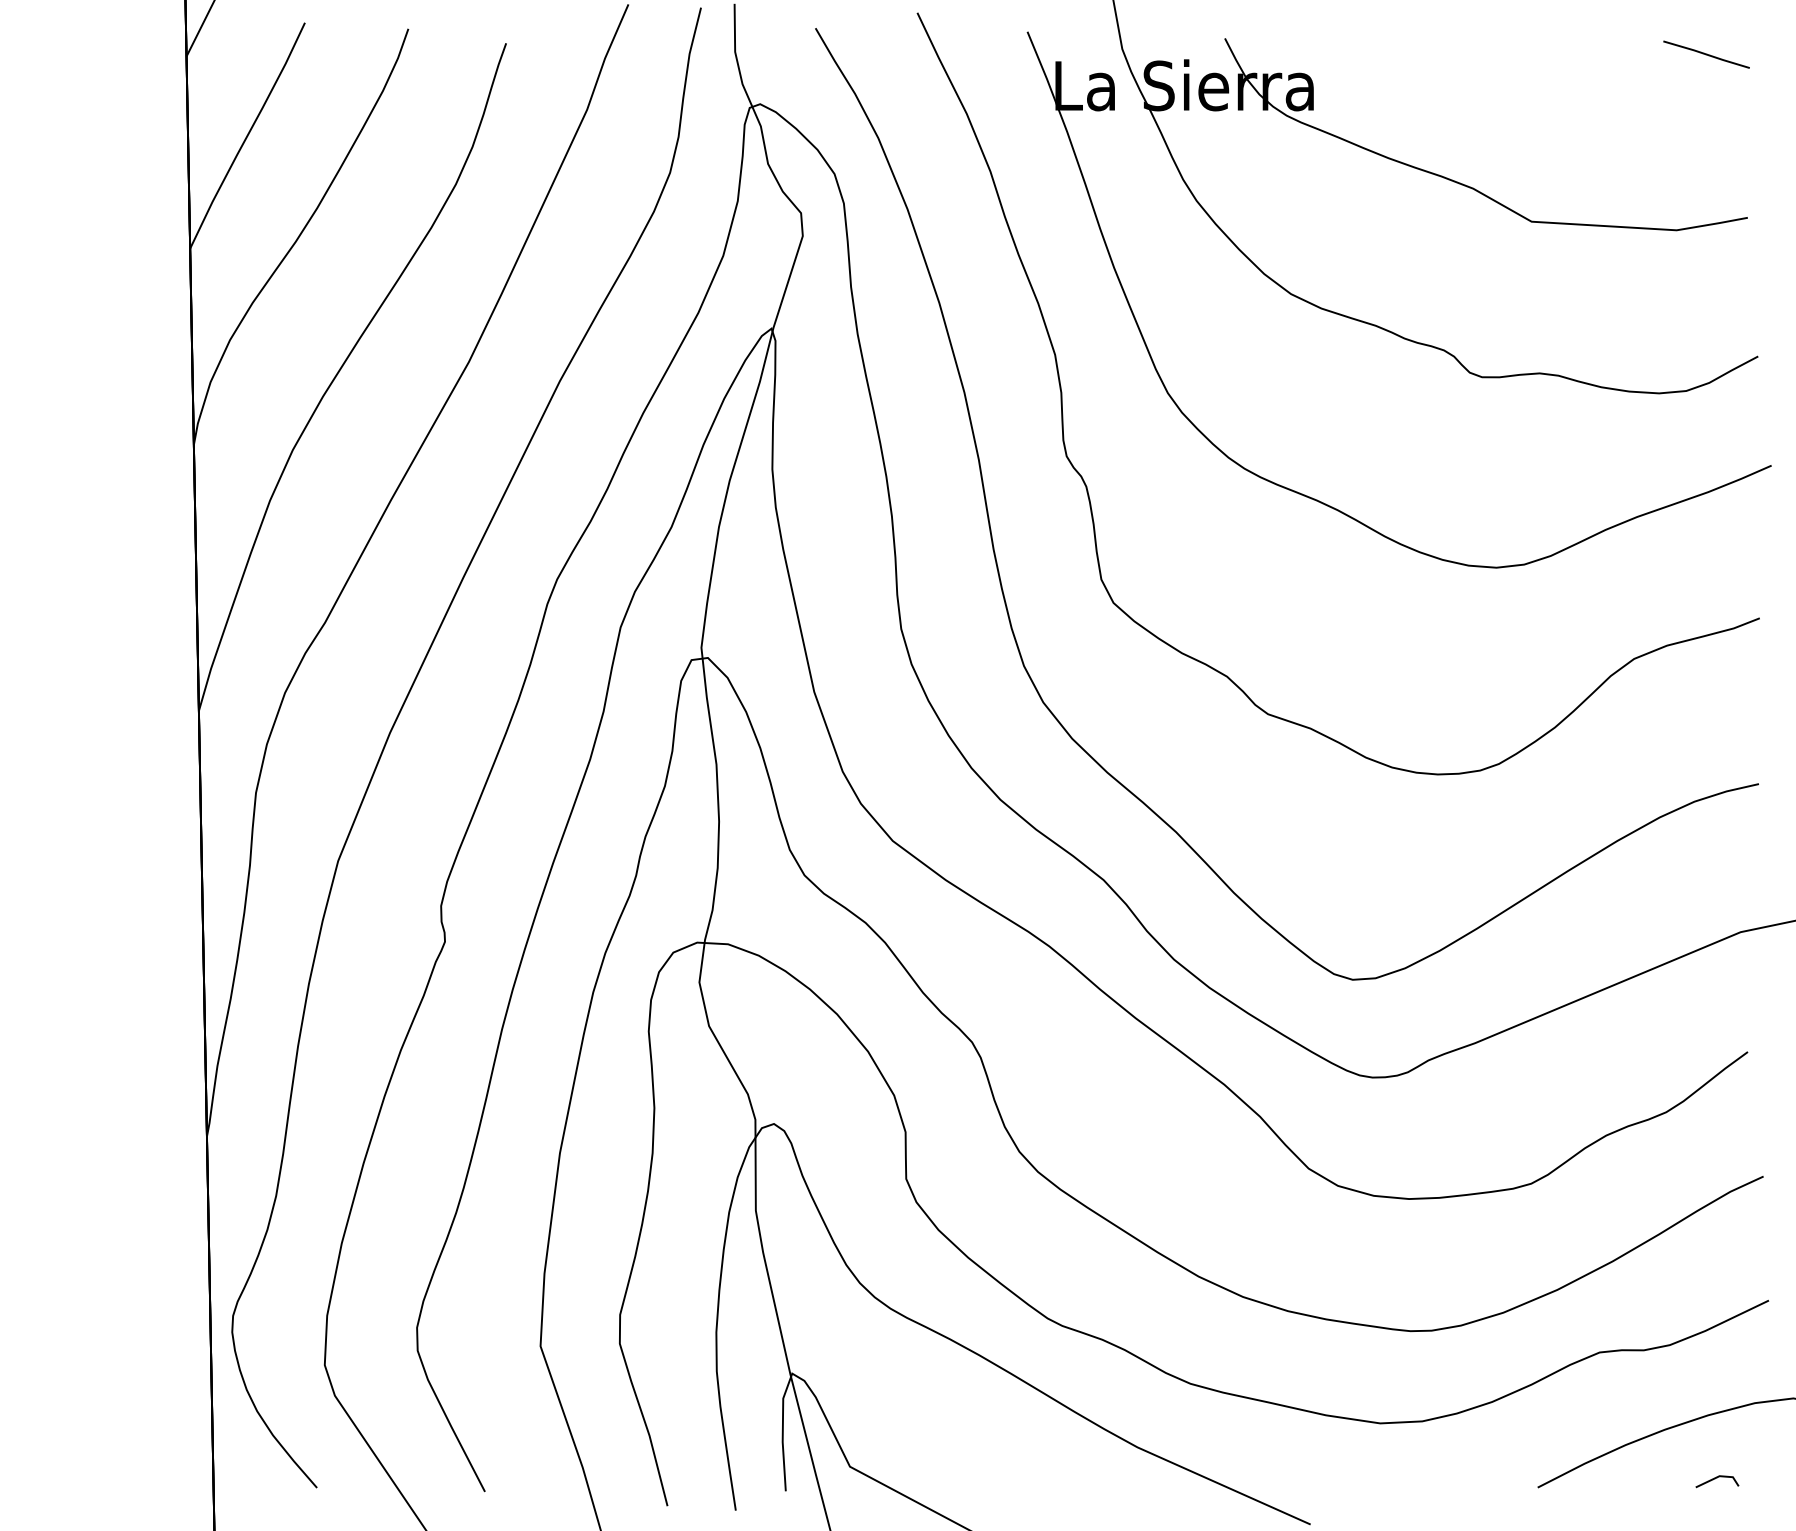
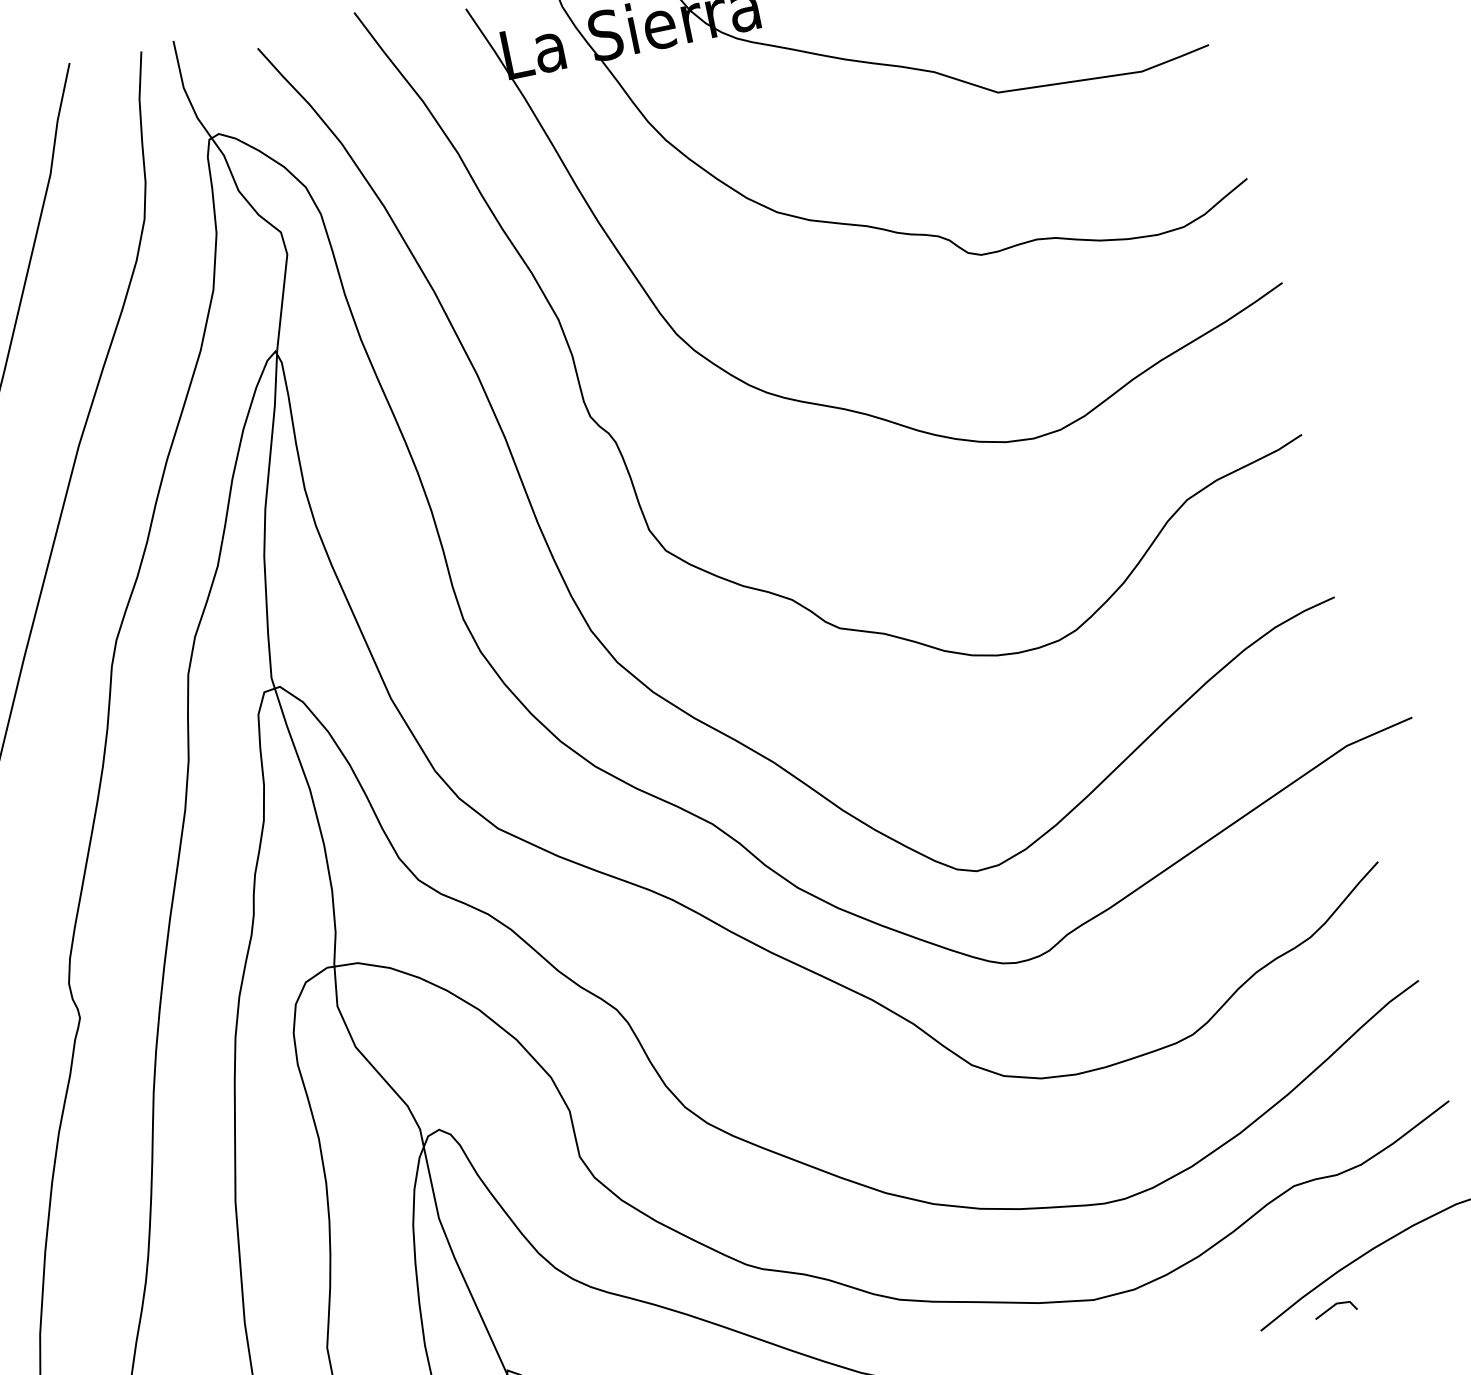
line: (1715, 1479) -> (1333, 1307), moved

